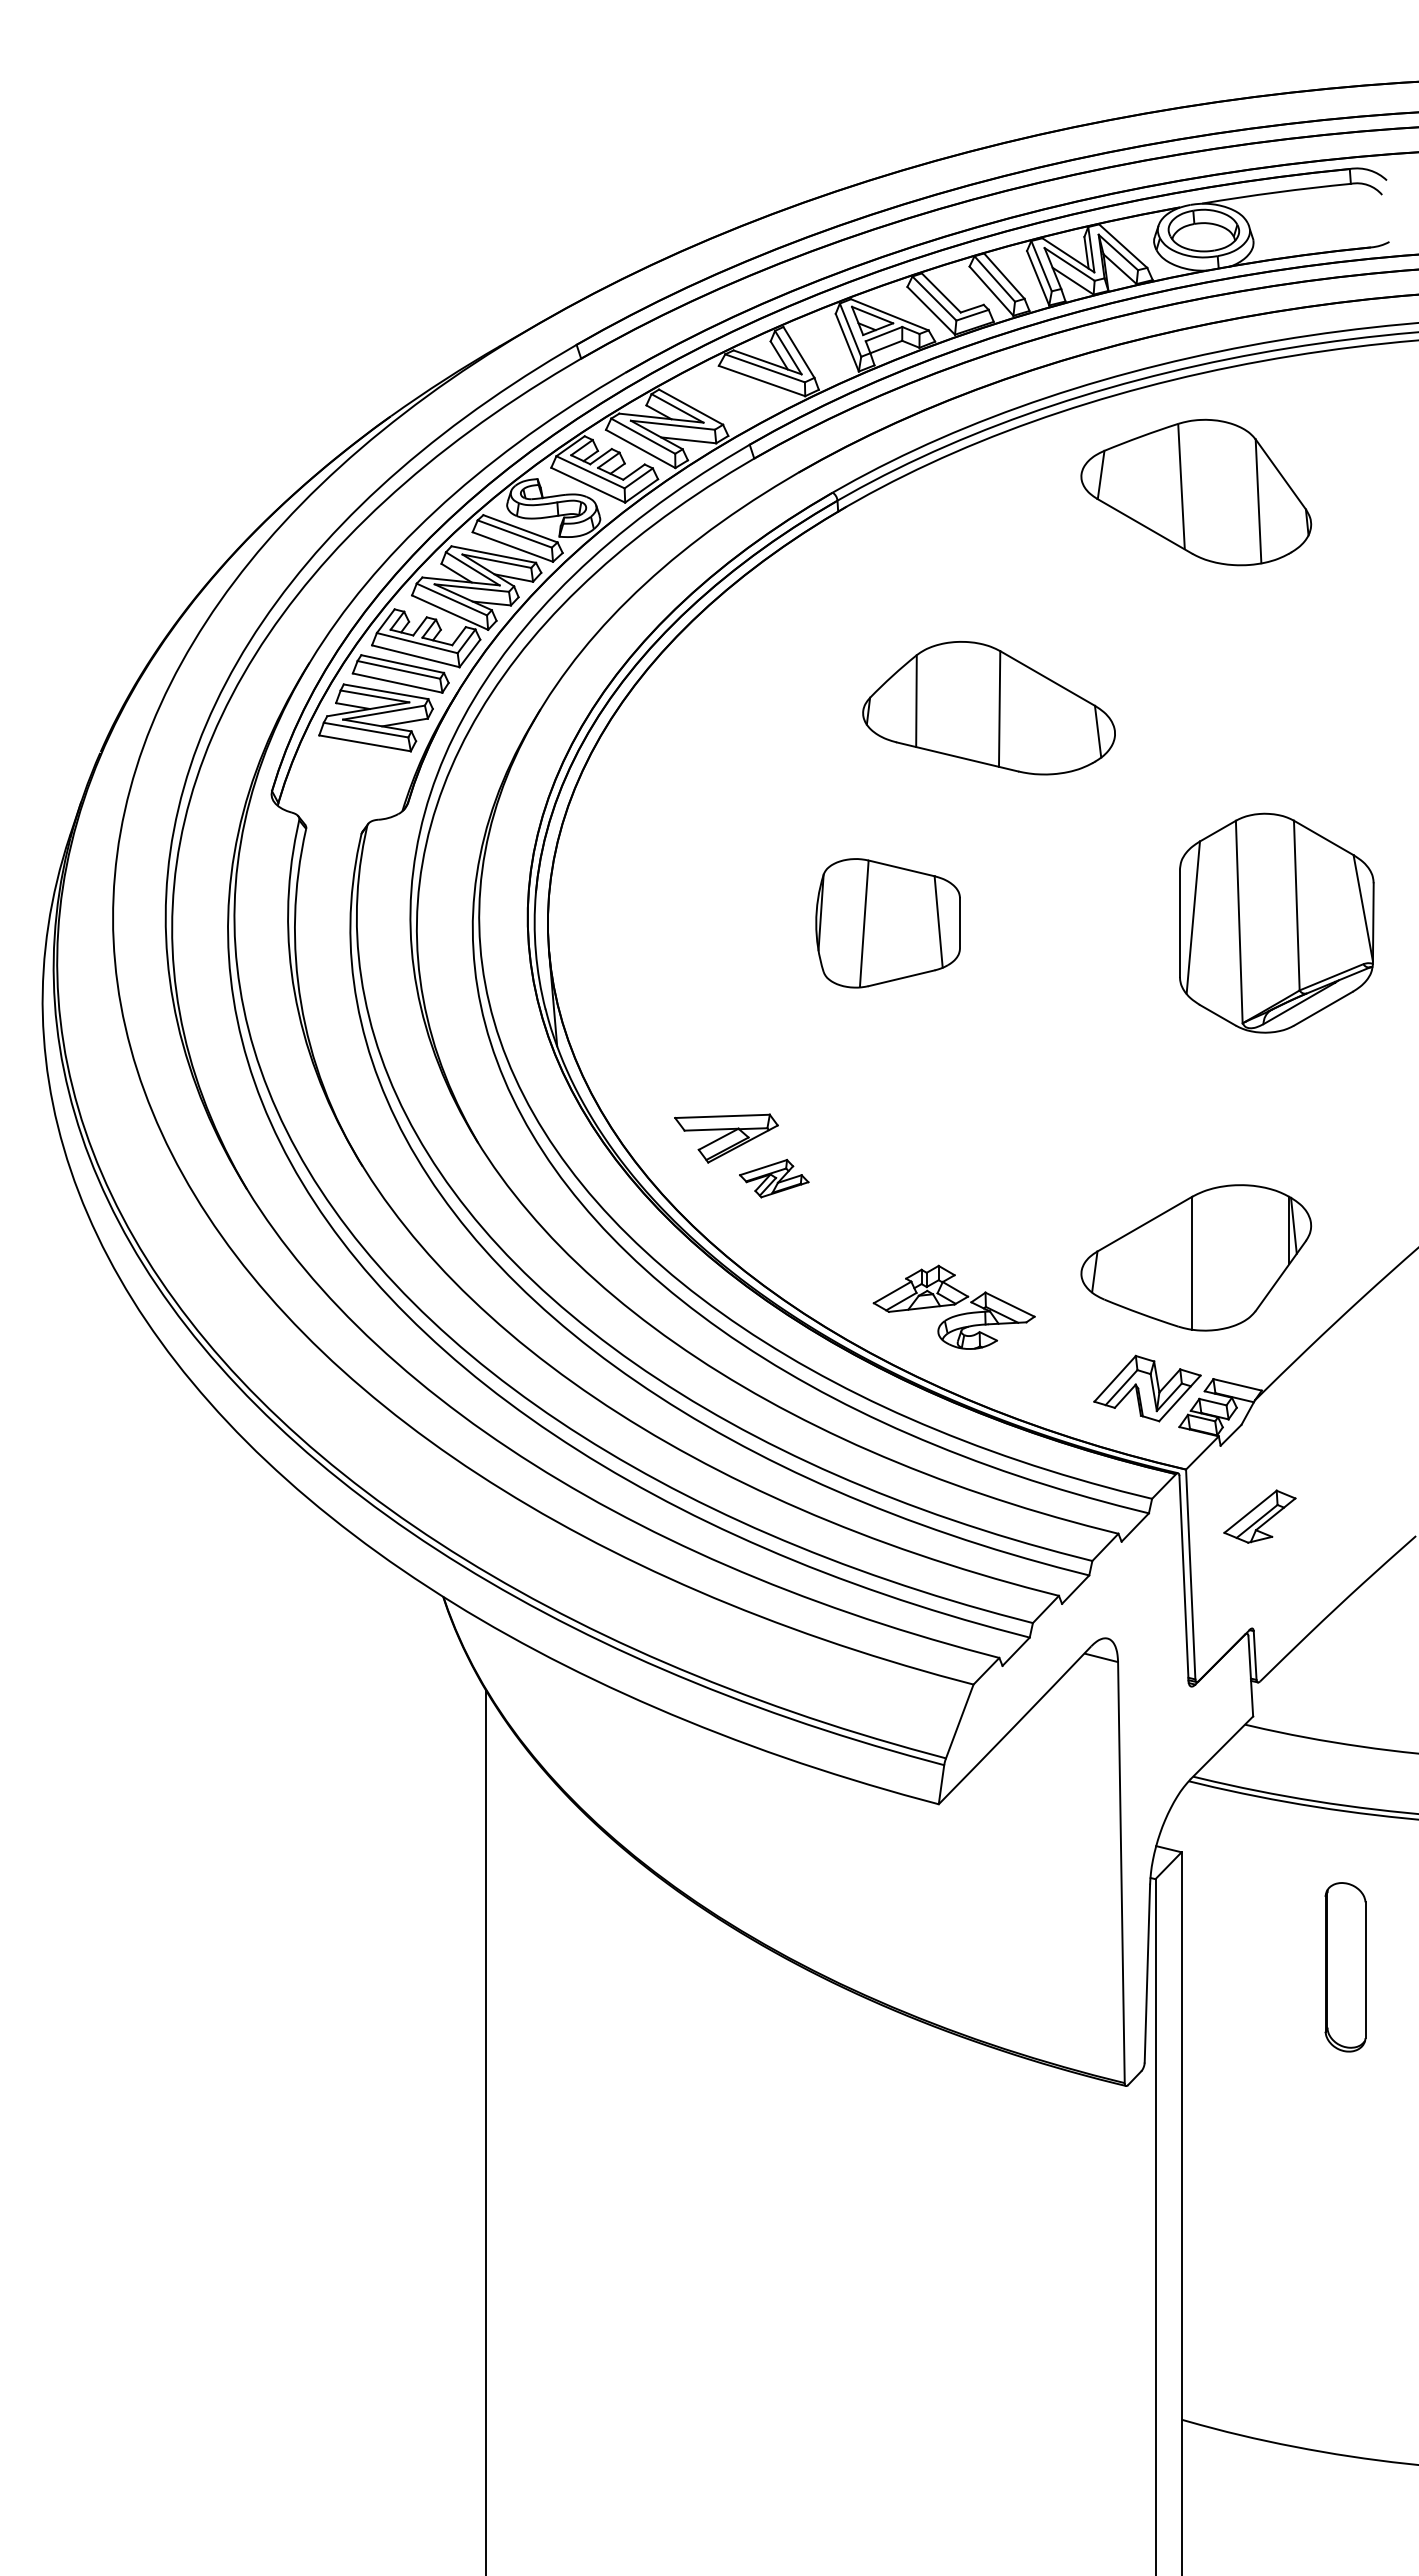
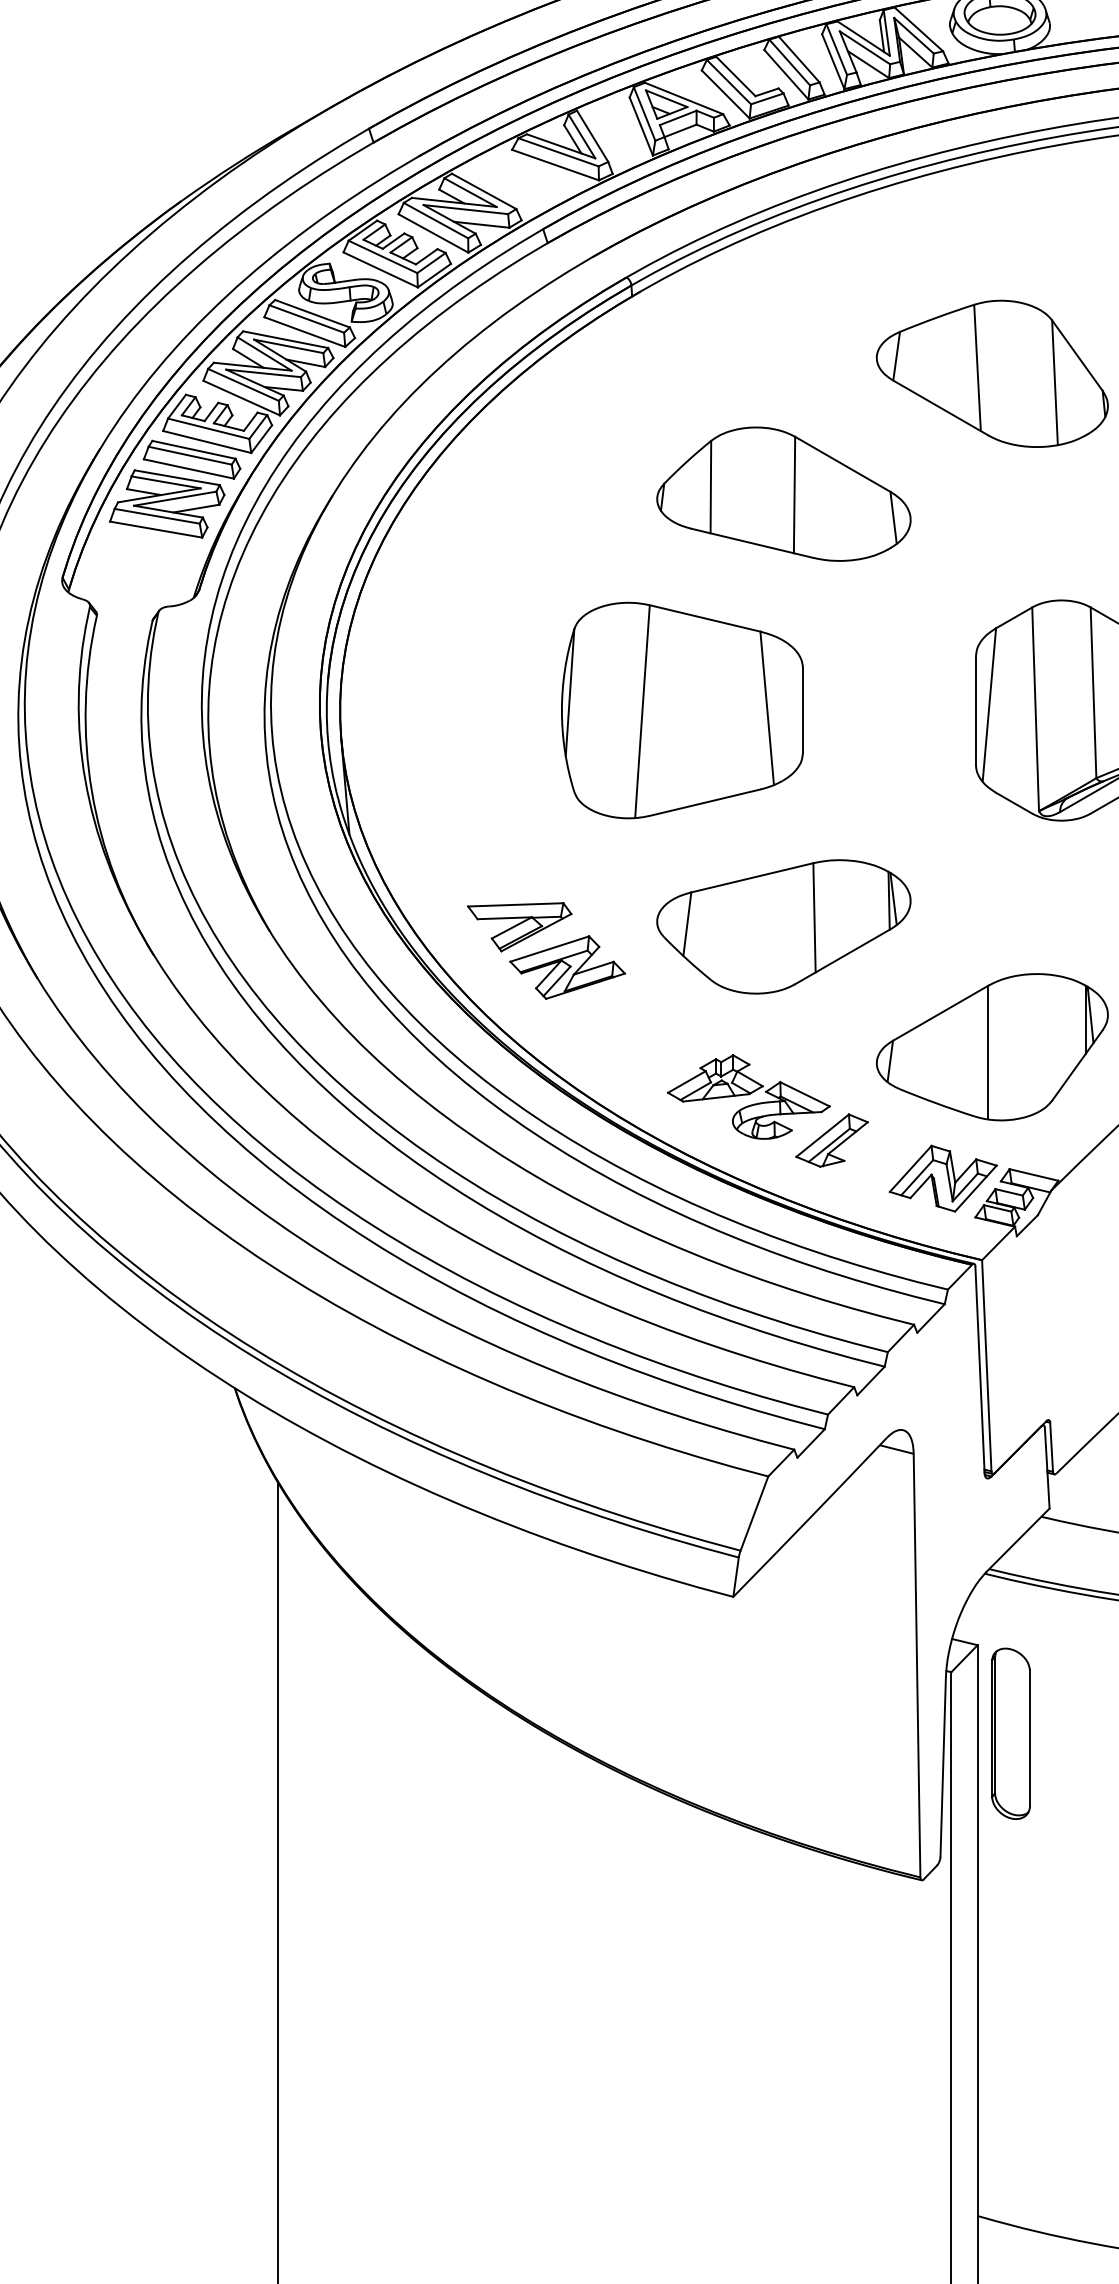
part: (1196, 492) -> (992, 373), moved
part: (887, 923) -> (681, 710), size x1.67
part: (988, 1138) -> (783, 927), added
part: (774, 1178) -> (568, 967), size x1.67
part: (1259, 1516) -> (831, 1140), moved
part: (1214, 1940) -> (1010, 1733), added

